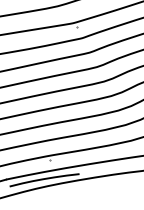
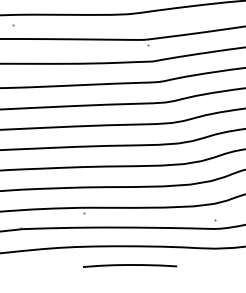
curve: (44, 179) -> (129, 265), moved

